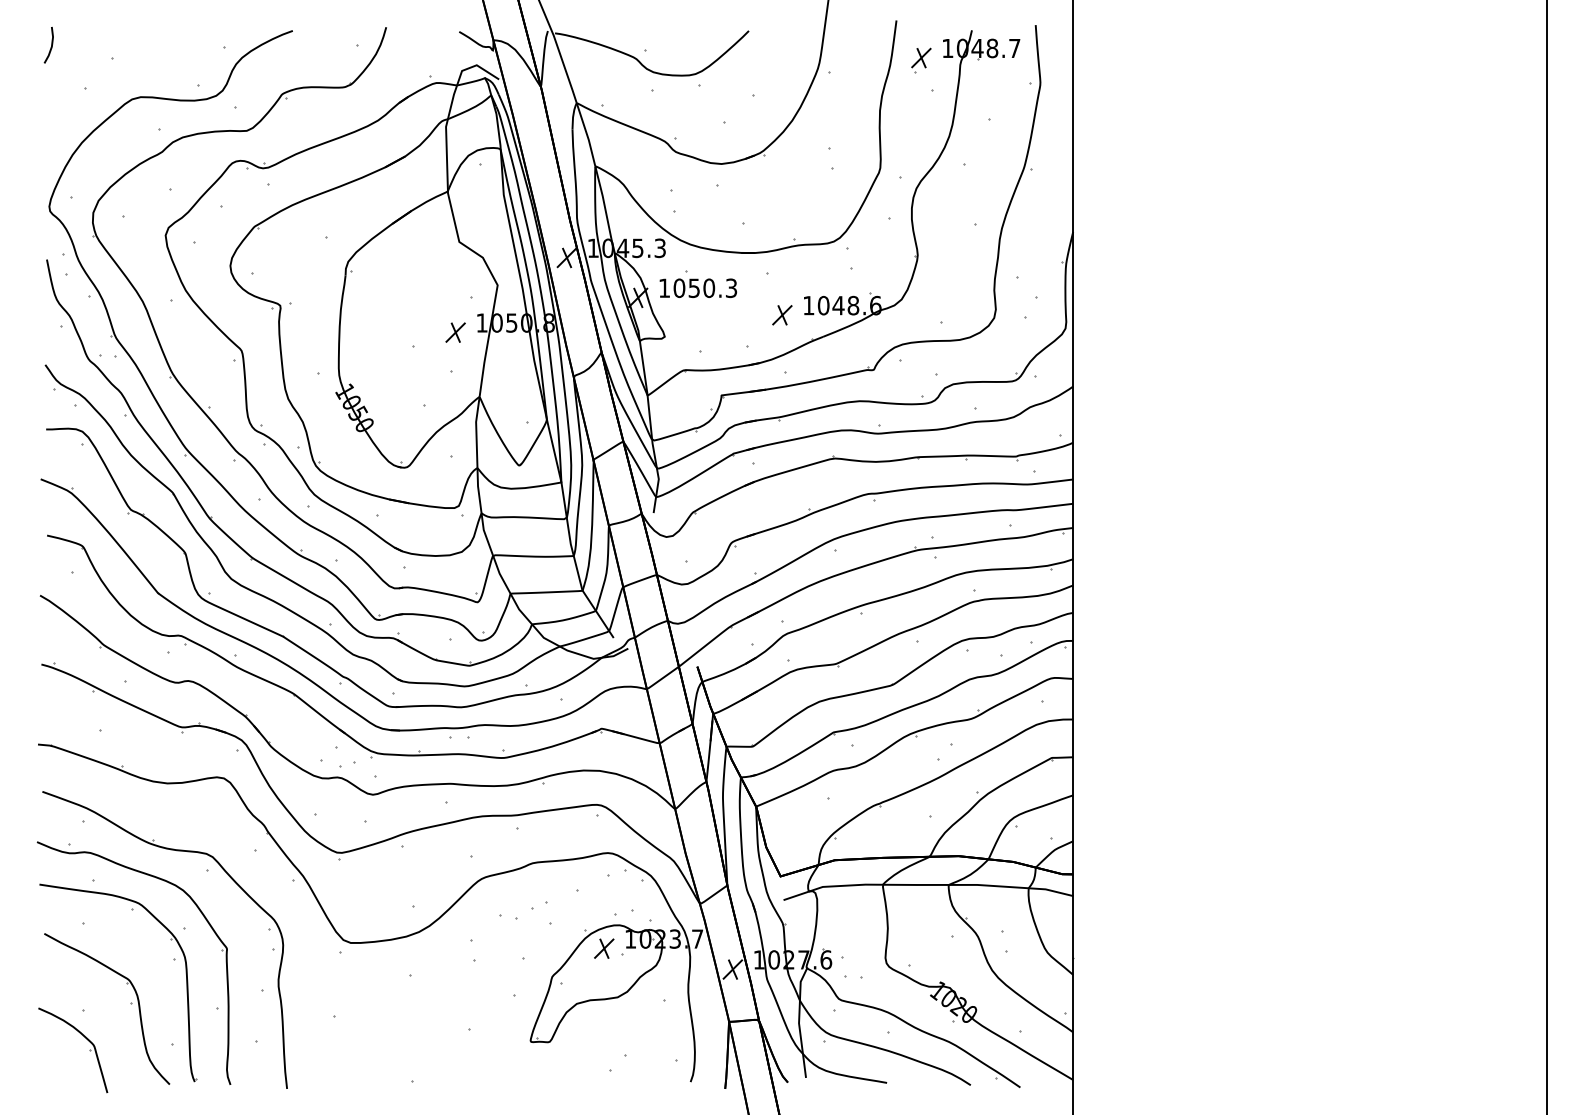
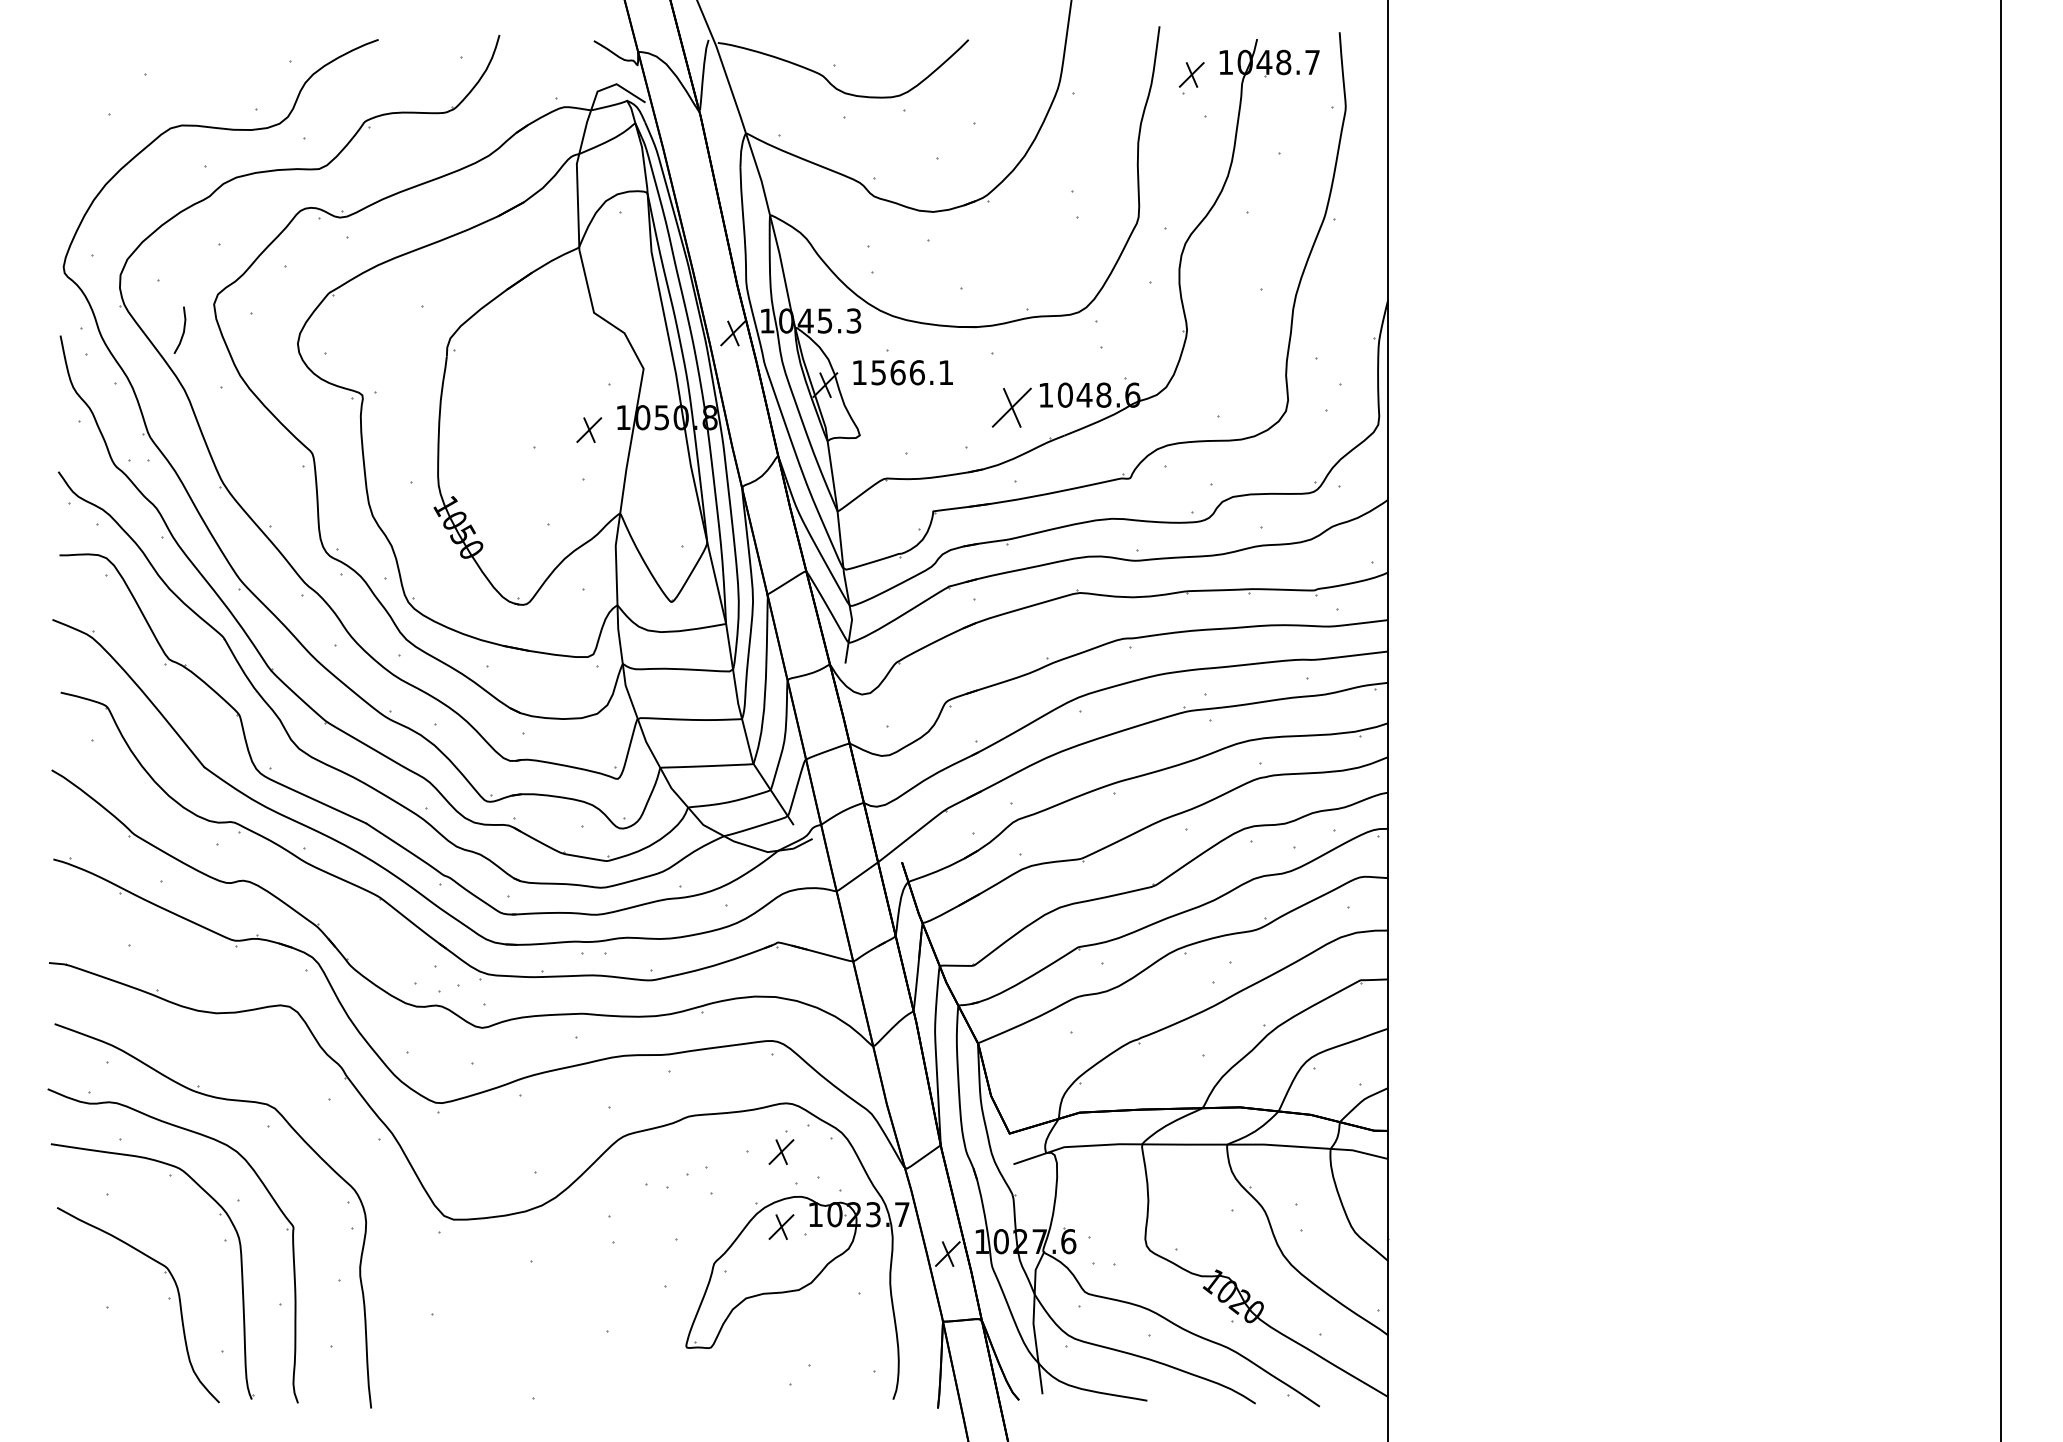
line: (51, 44) -> (183, 329), moved
text: (705, 288) -> (912, 372), 1050.3 -> 1566.1
part: (782, 315) -> (1011, 407), size x1.6
part: (604, 890) -> (781, 1151), added
part: (84, 1037) -> (109, 1342), removed

